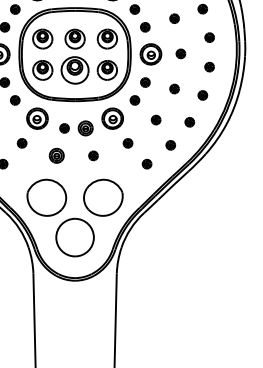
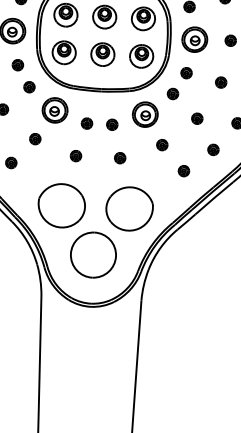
part: (74, 70) -> (102, 54), size x0.71
part: (85, 128) -> (112, 124), size x0.62
part: (56, 155) -> (75, 155), size x0.62

